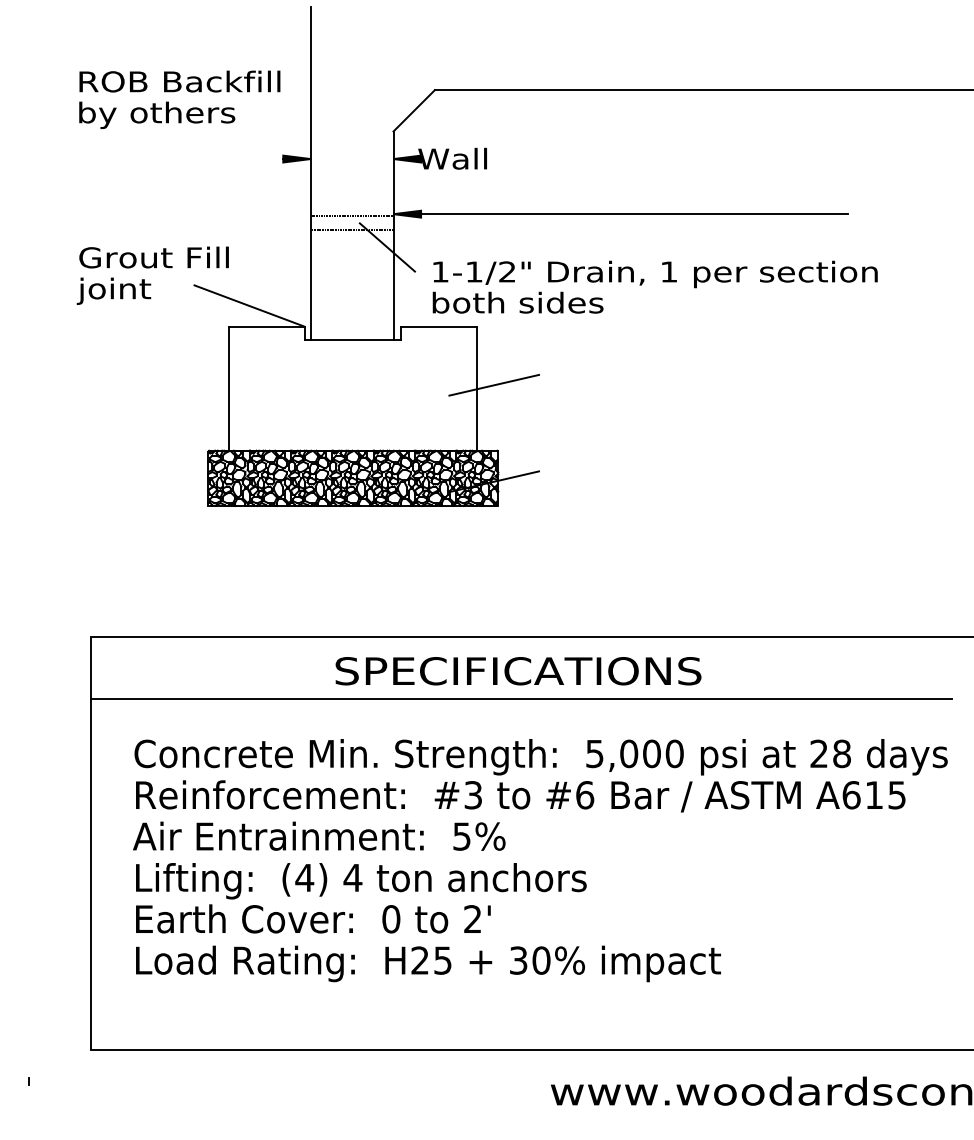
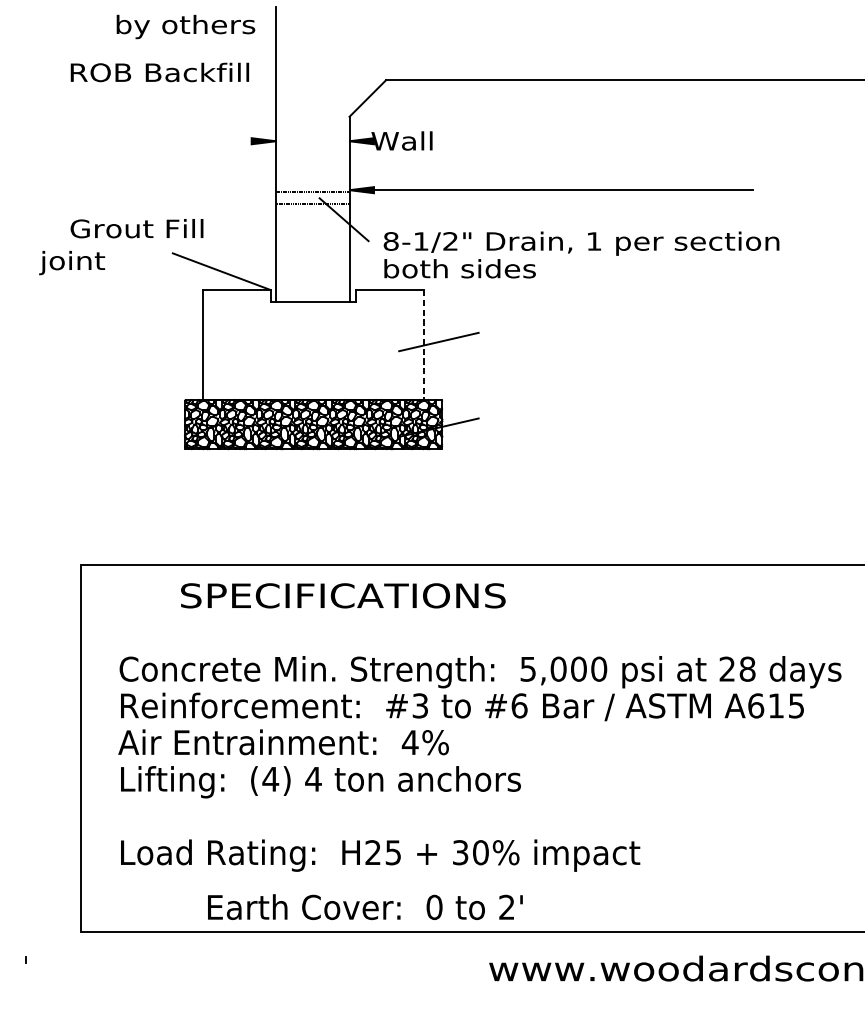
text: (157, 114) -> (186, 26), moved
text: (440, 271) -> (391, 241), 1-1/2" -> 8-1/2"
text: (113, 290) -> (71, 262), moved
line: (477, 389) -> (424, 345), solid -> dashed
text: (518, 671) -> (343, 596), moved
line: (521, 698) -> (463, 620), removed
text: (461, 836) -> (409, 742), 5% -> 4%
text: (313, 918) -> (365, 906), moved

